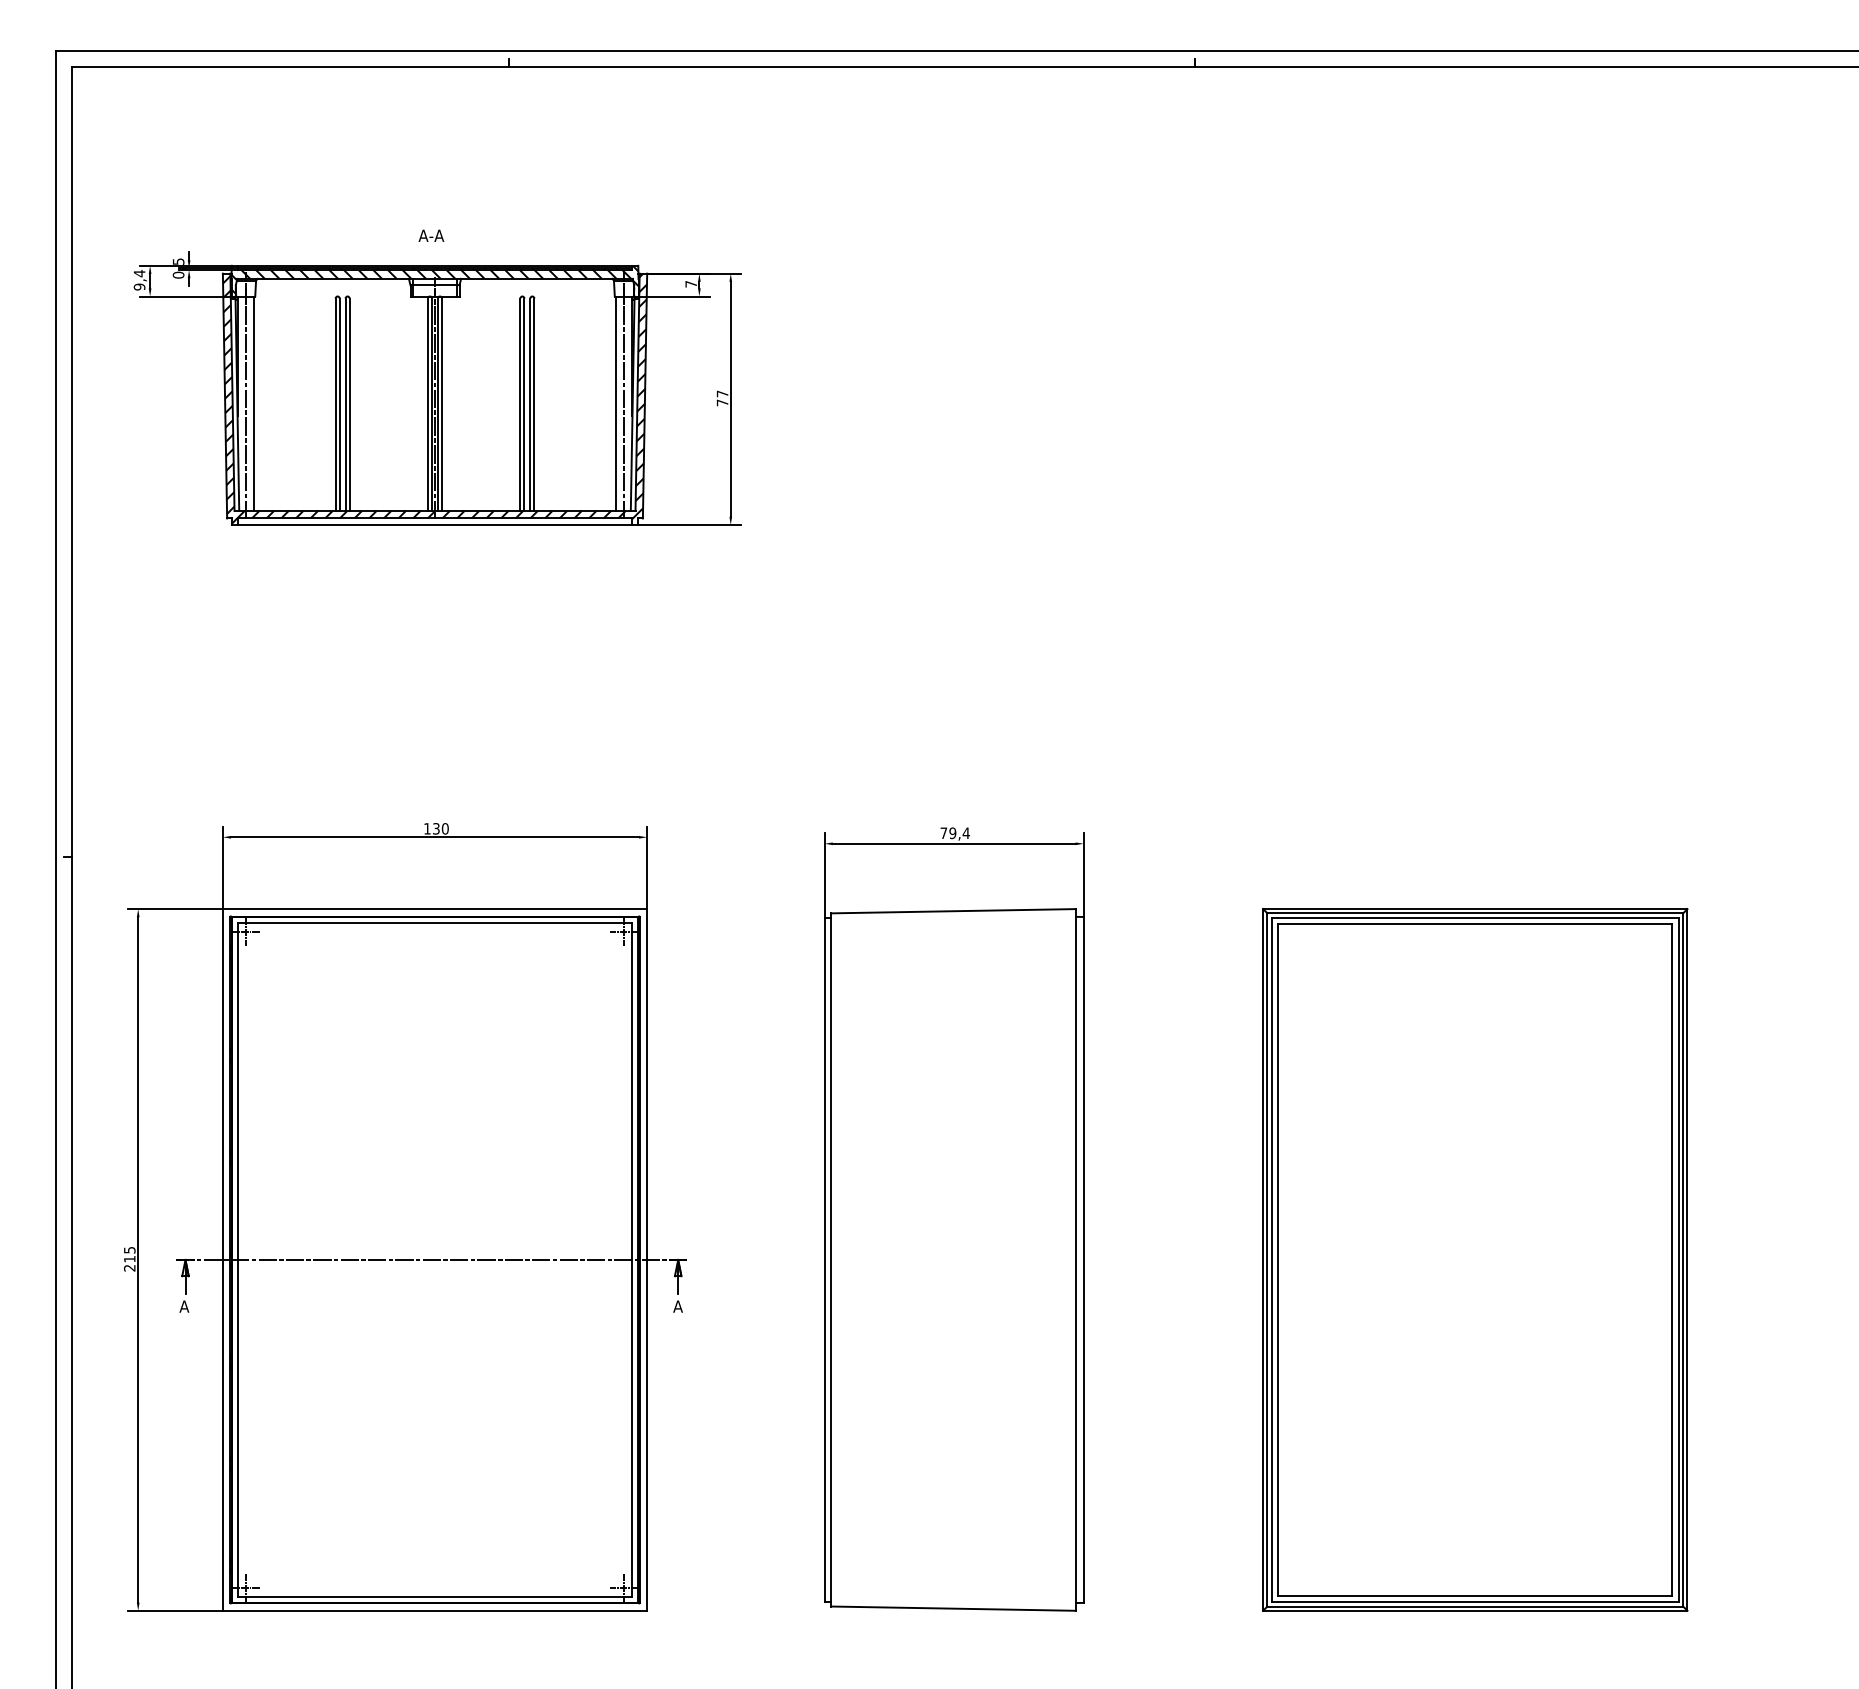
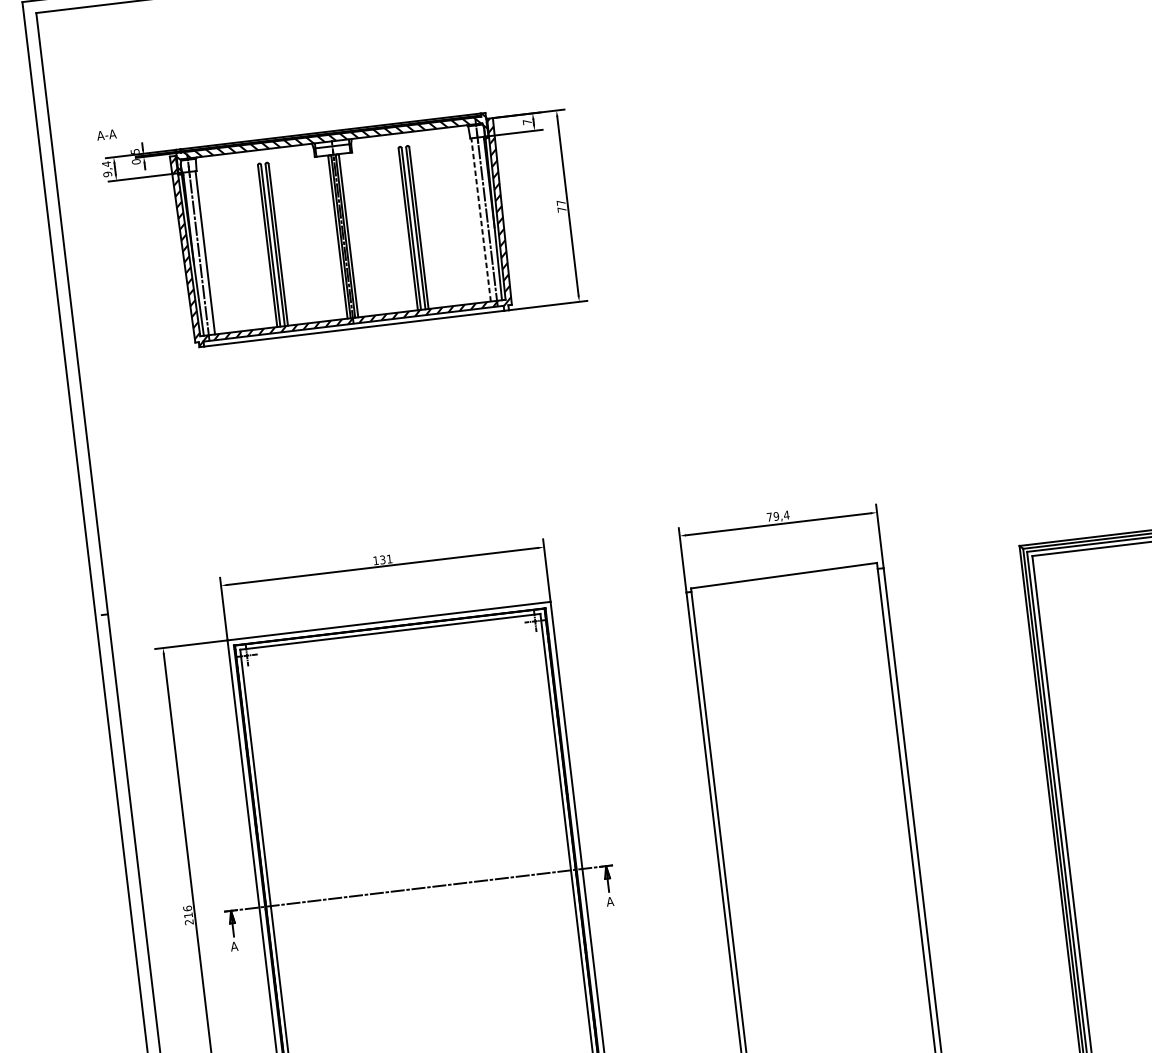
text: (431, 235) -> (106, 134), moved
line: (616, 403) -> (481, 219), solid -> dashed
text: (444, 828) -> (388, 558), 130 -> 131
text: (129, 1249) -> (187, 908), 215 -> 216

